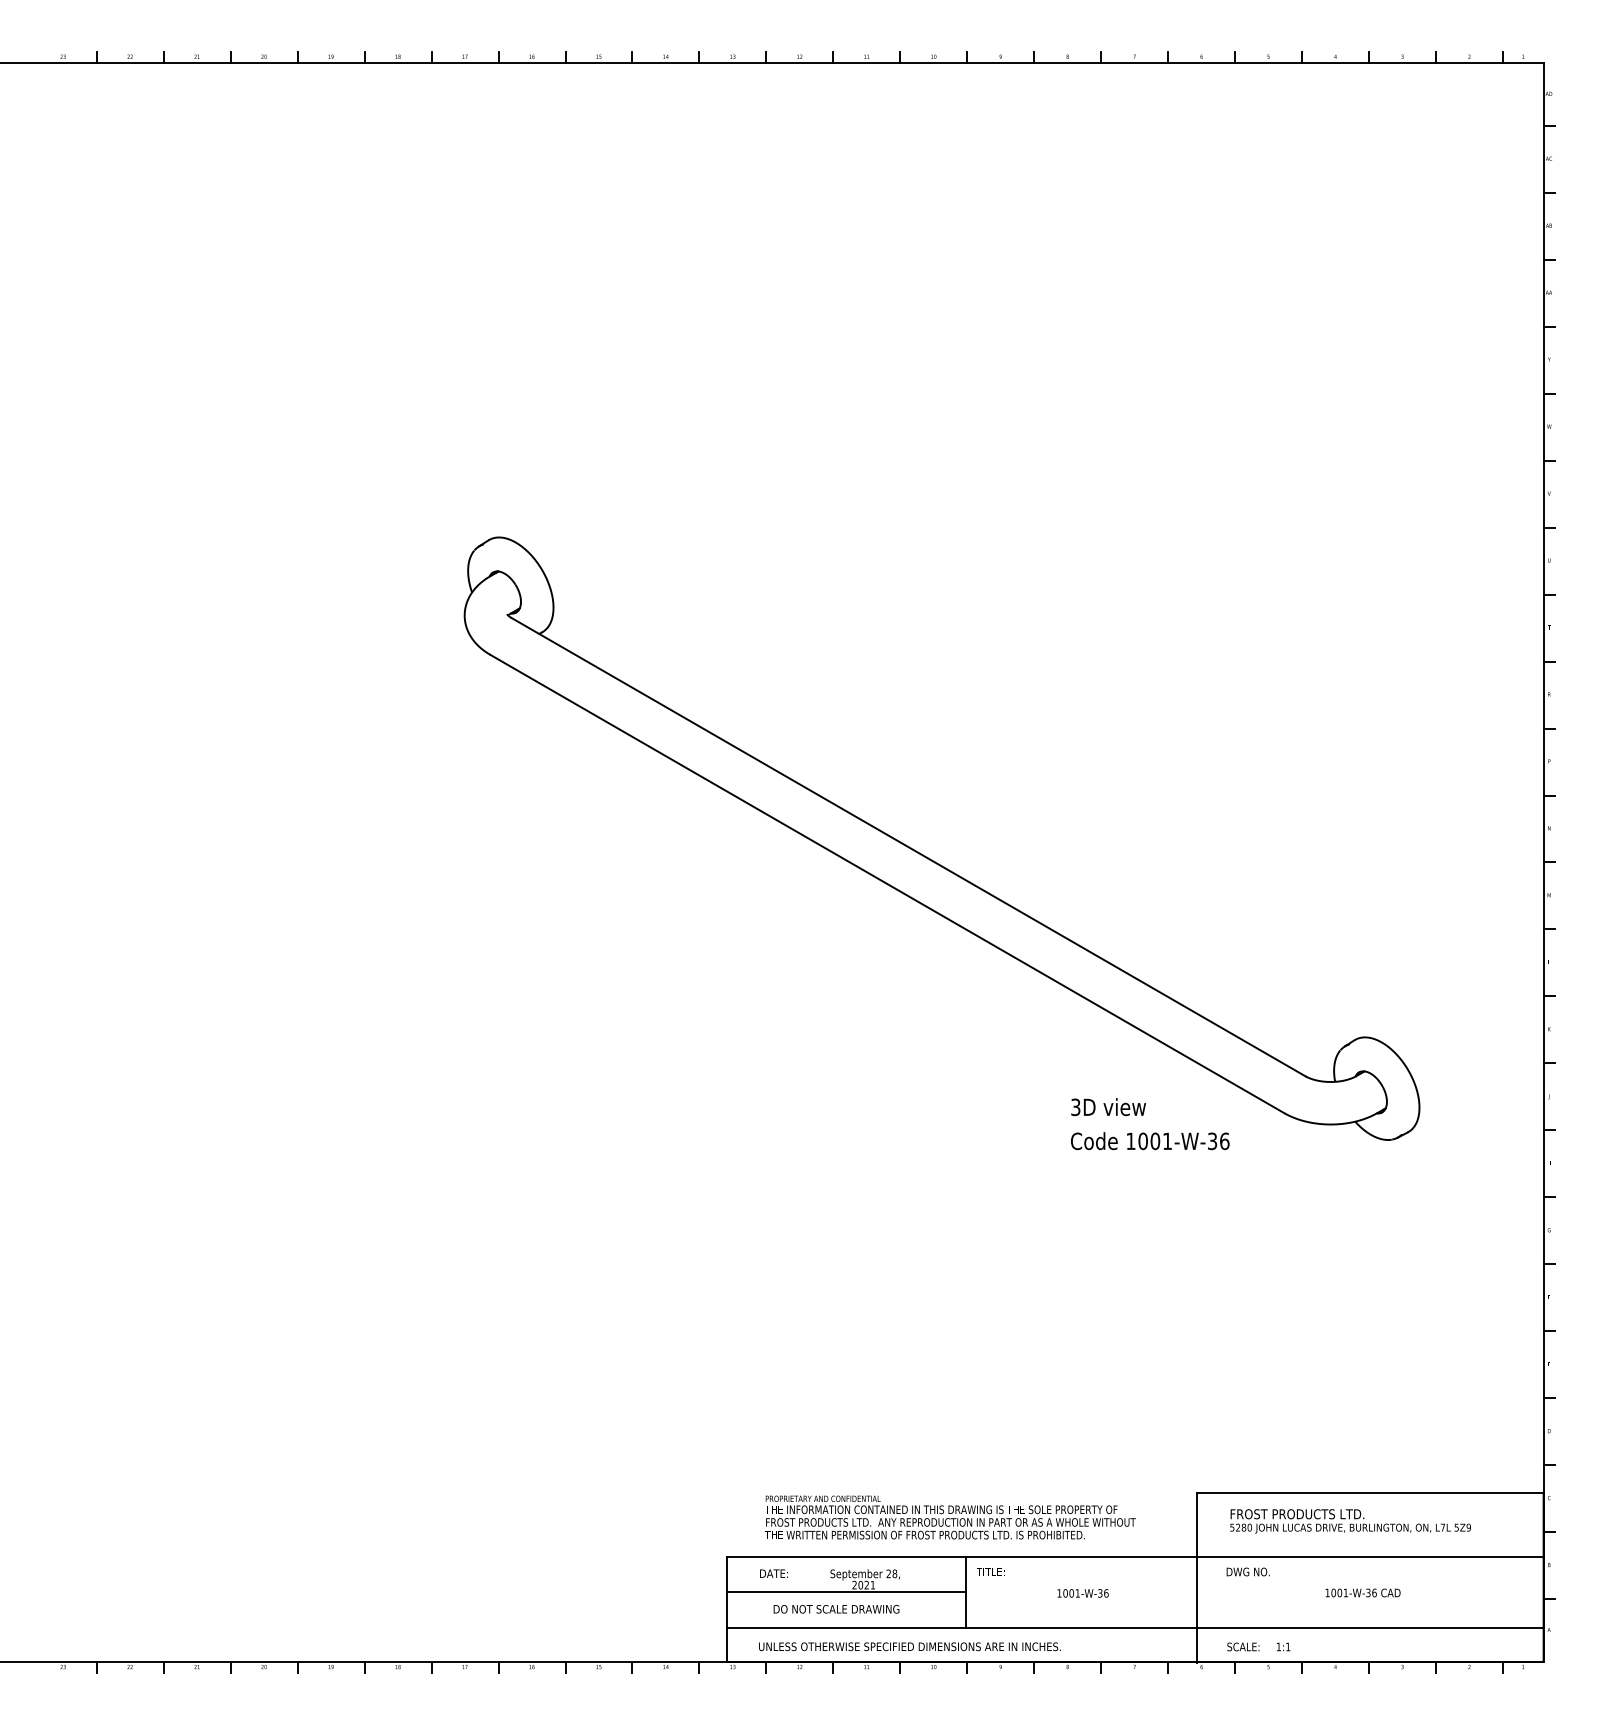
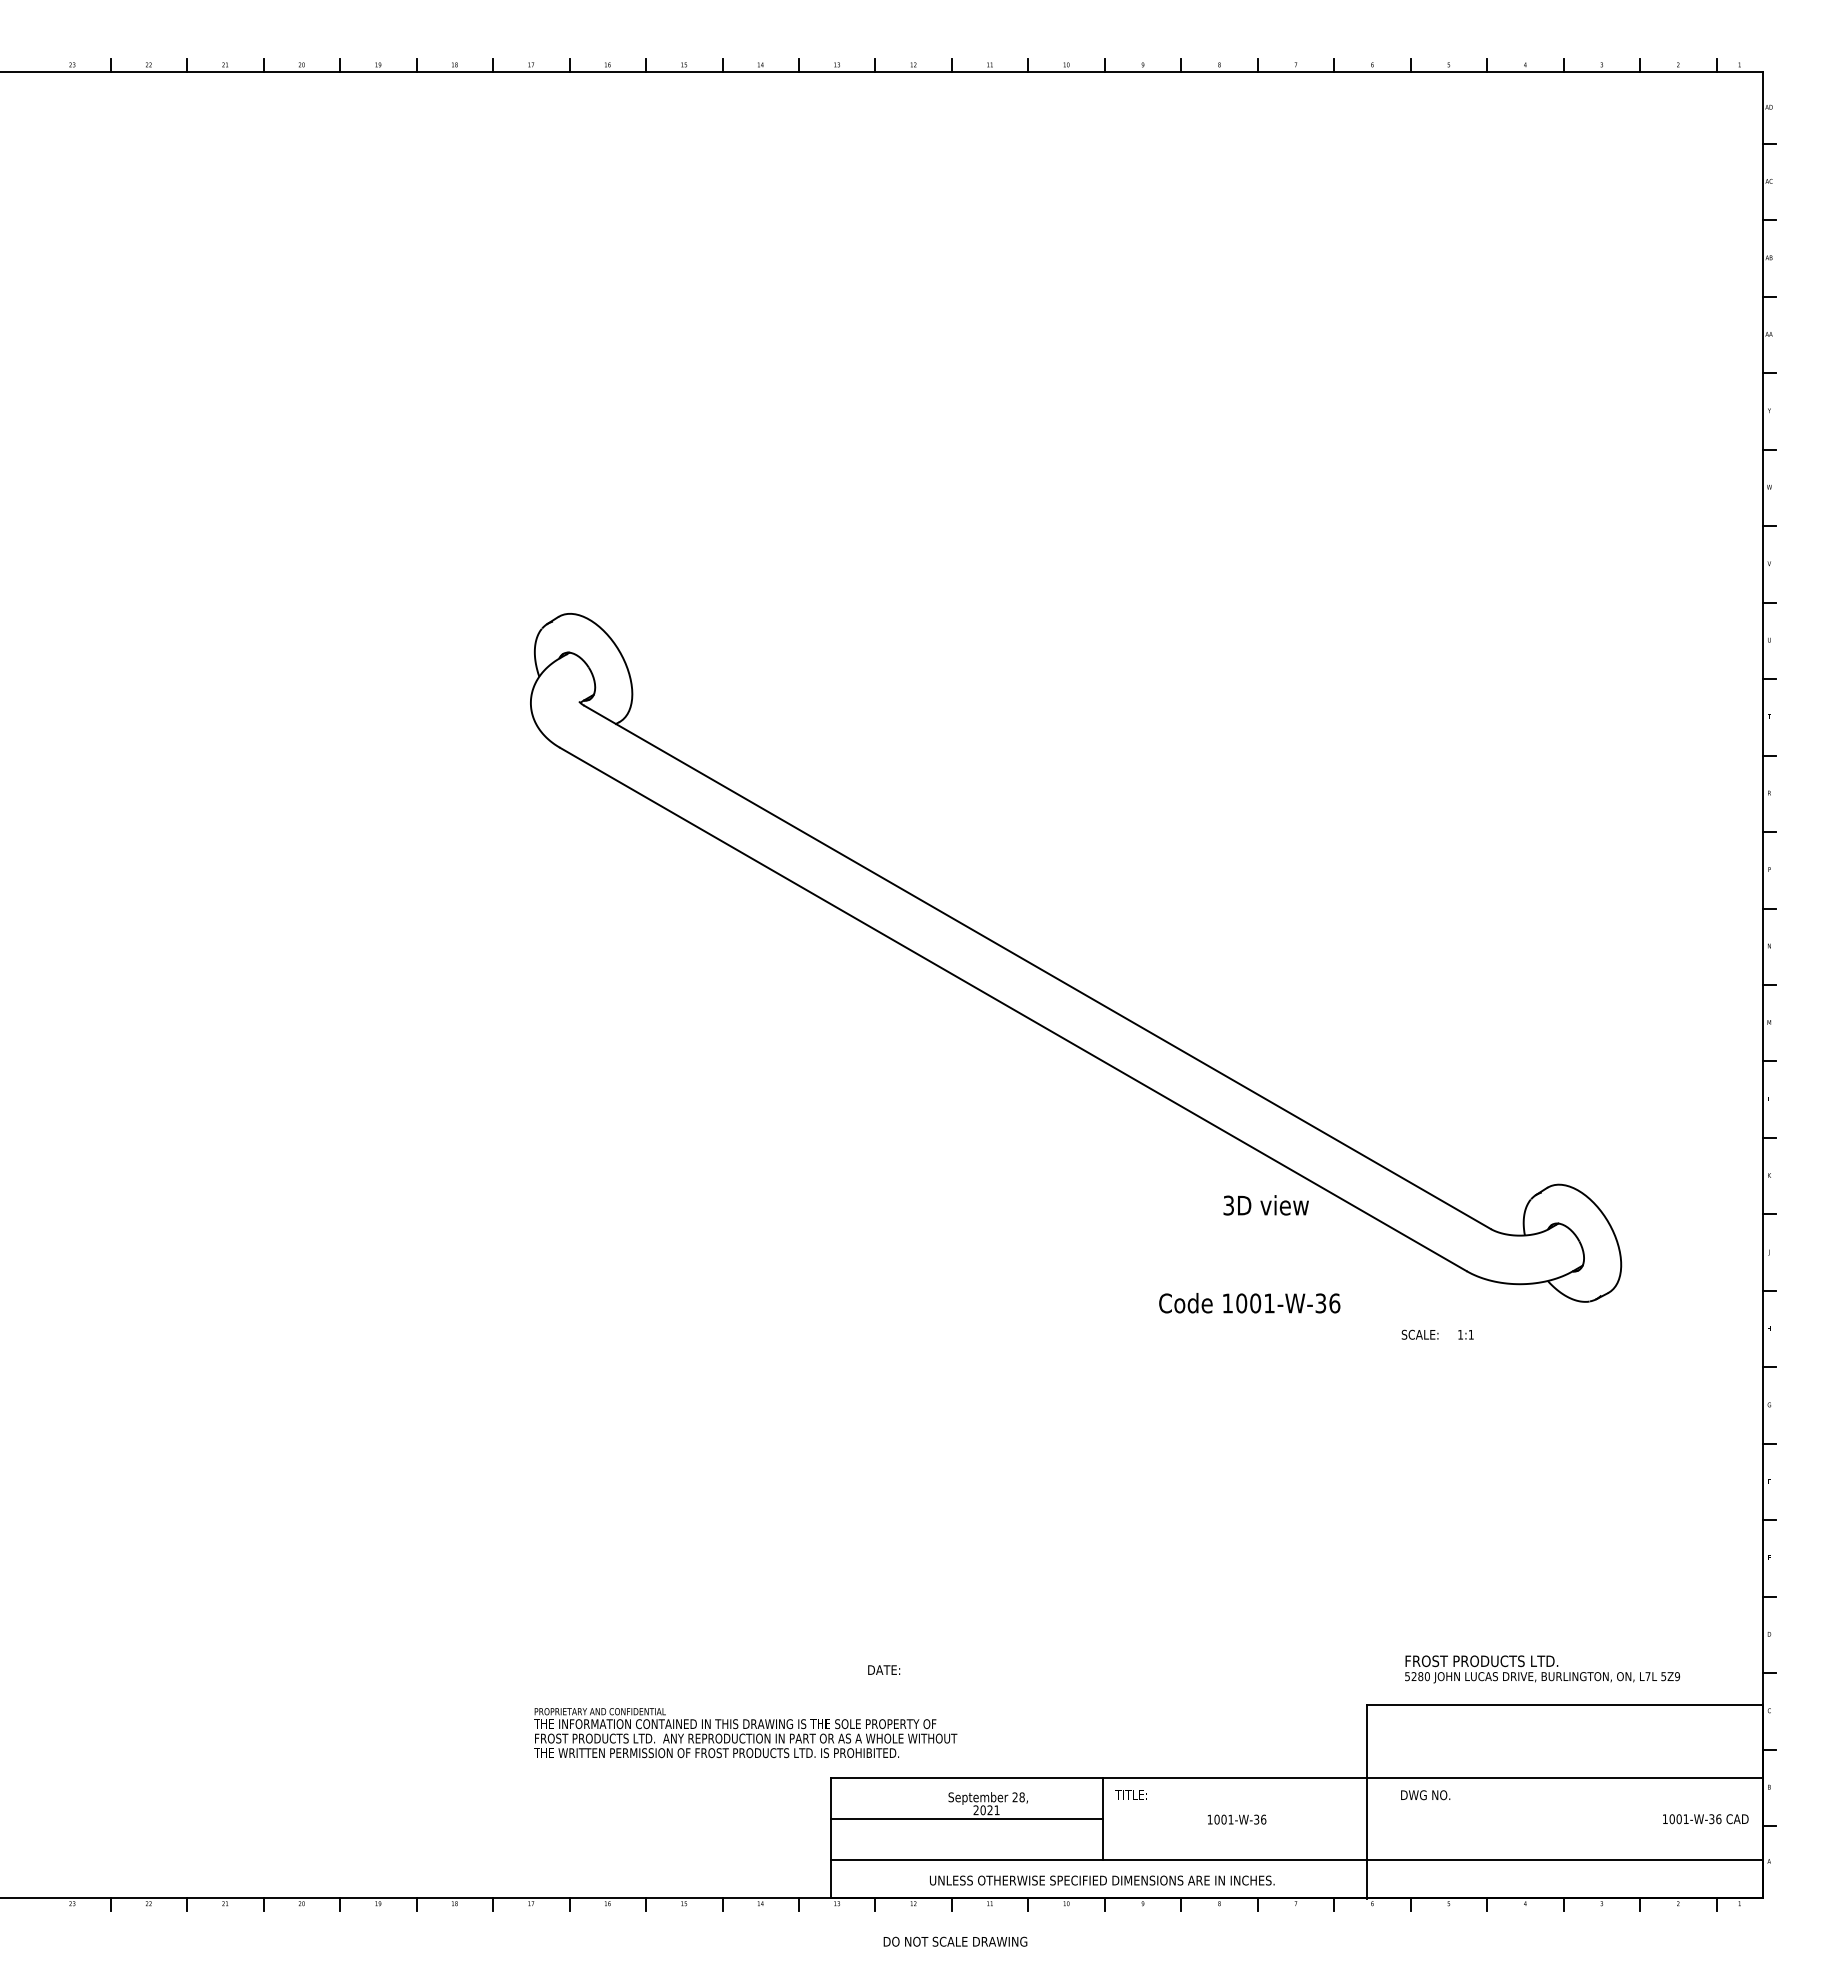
text: (1107, 1107) -> (1265, 1205), moved
text: (1150, 1141) -> (1249, 1303), moved
text: (950, 1517) -> (745, 1733), moved
text: (1350, 1521) -> (1542, 1669), moved
text: (774, 1573) -> (884, 1669), moved
text: (1362, 1593) -> (1705, 1819), moved
text: (836, 1609) -> (955, 1941), moved
text: (910, 1646) -> (1102, 1880), moved
text: (1258, 1646) -> (1437, 1334), moved

